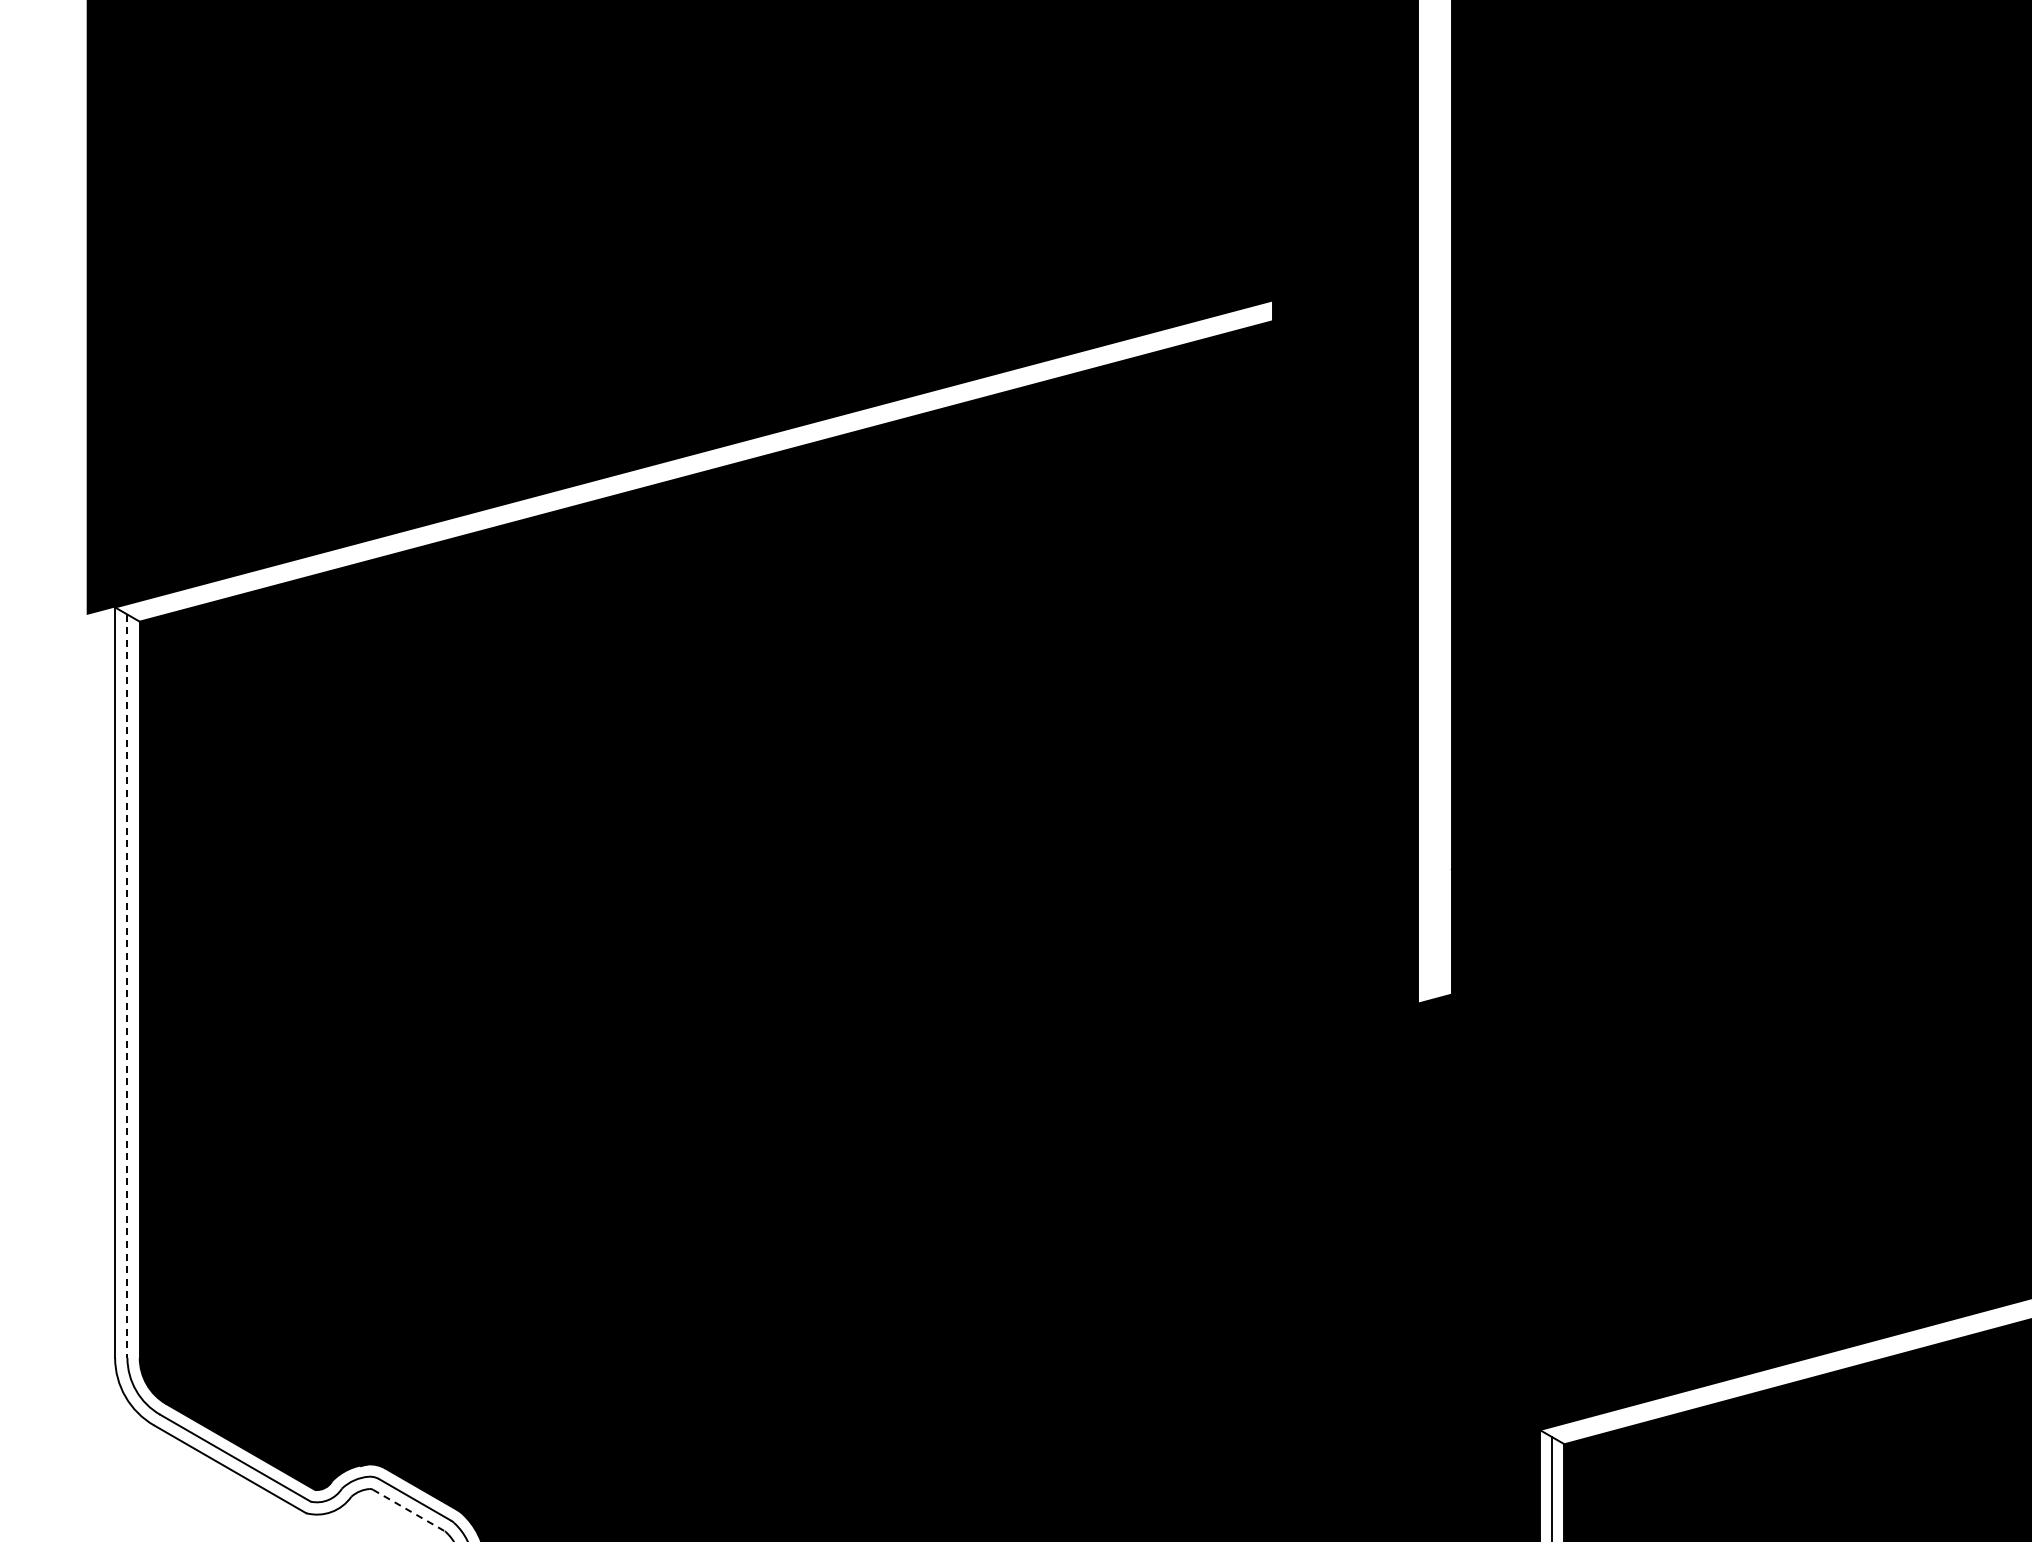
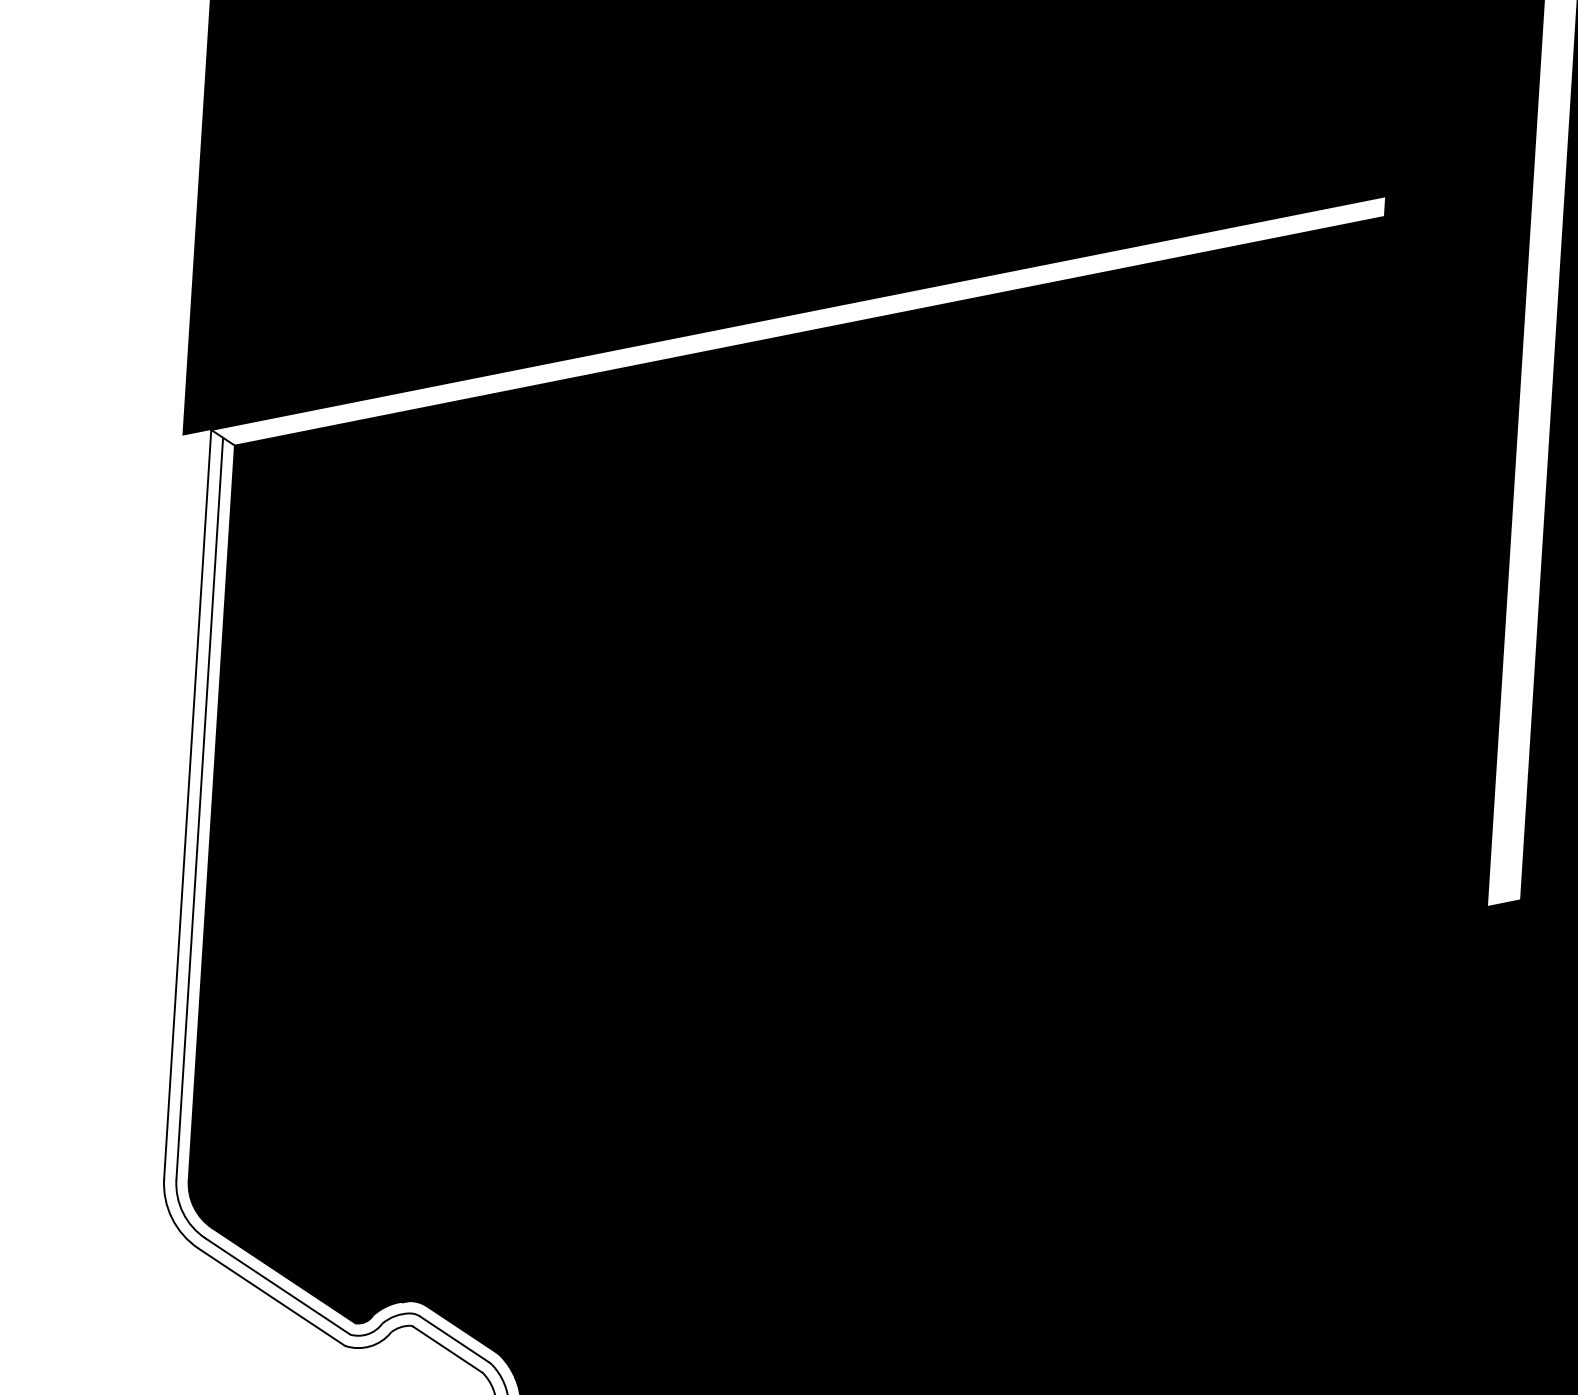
line: (127, 986) -> (199, 809), dashed -> solid
line: (409, 1510) -> (448, 1349), dashed -> solid

